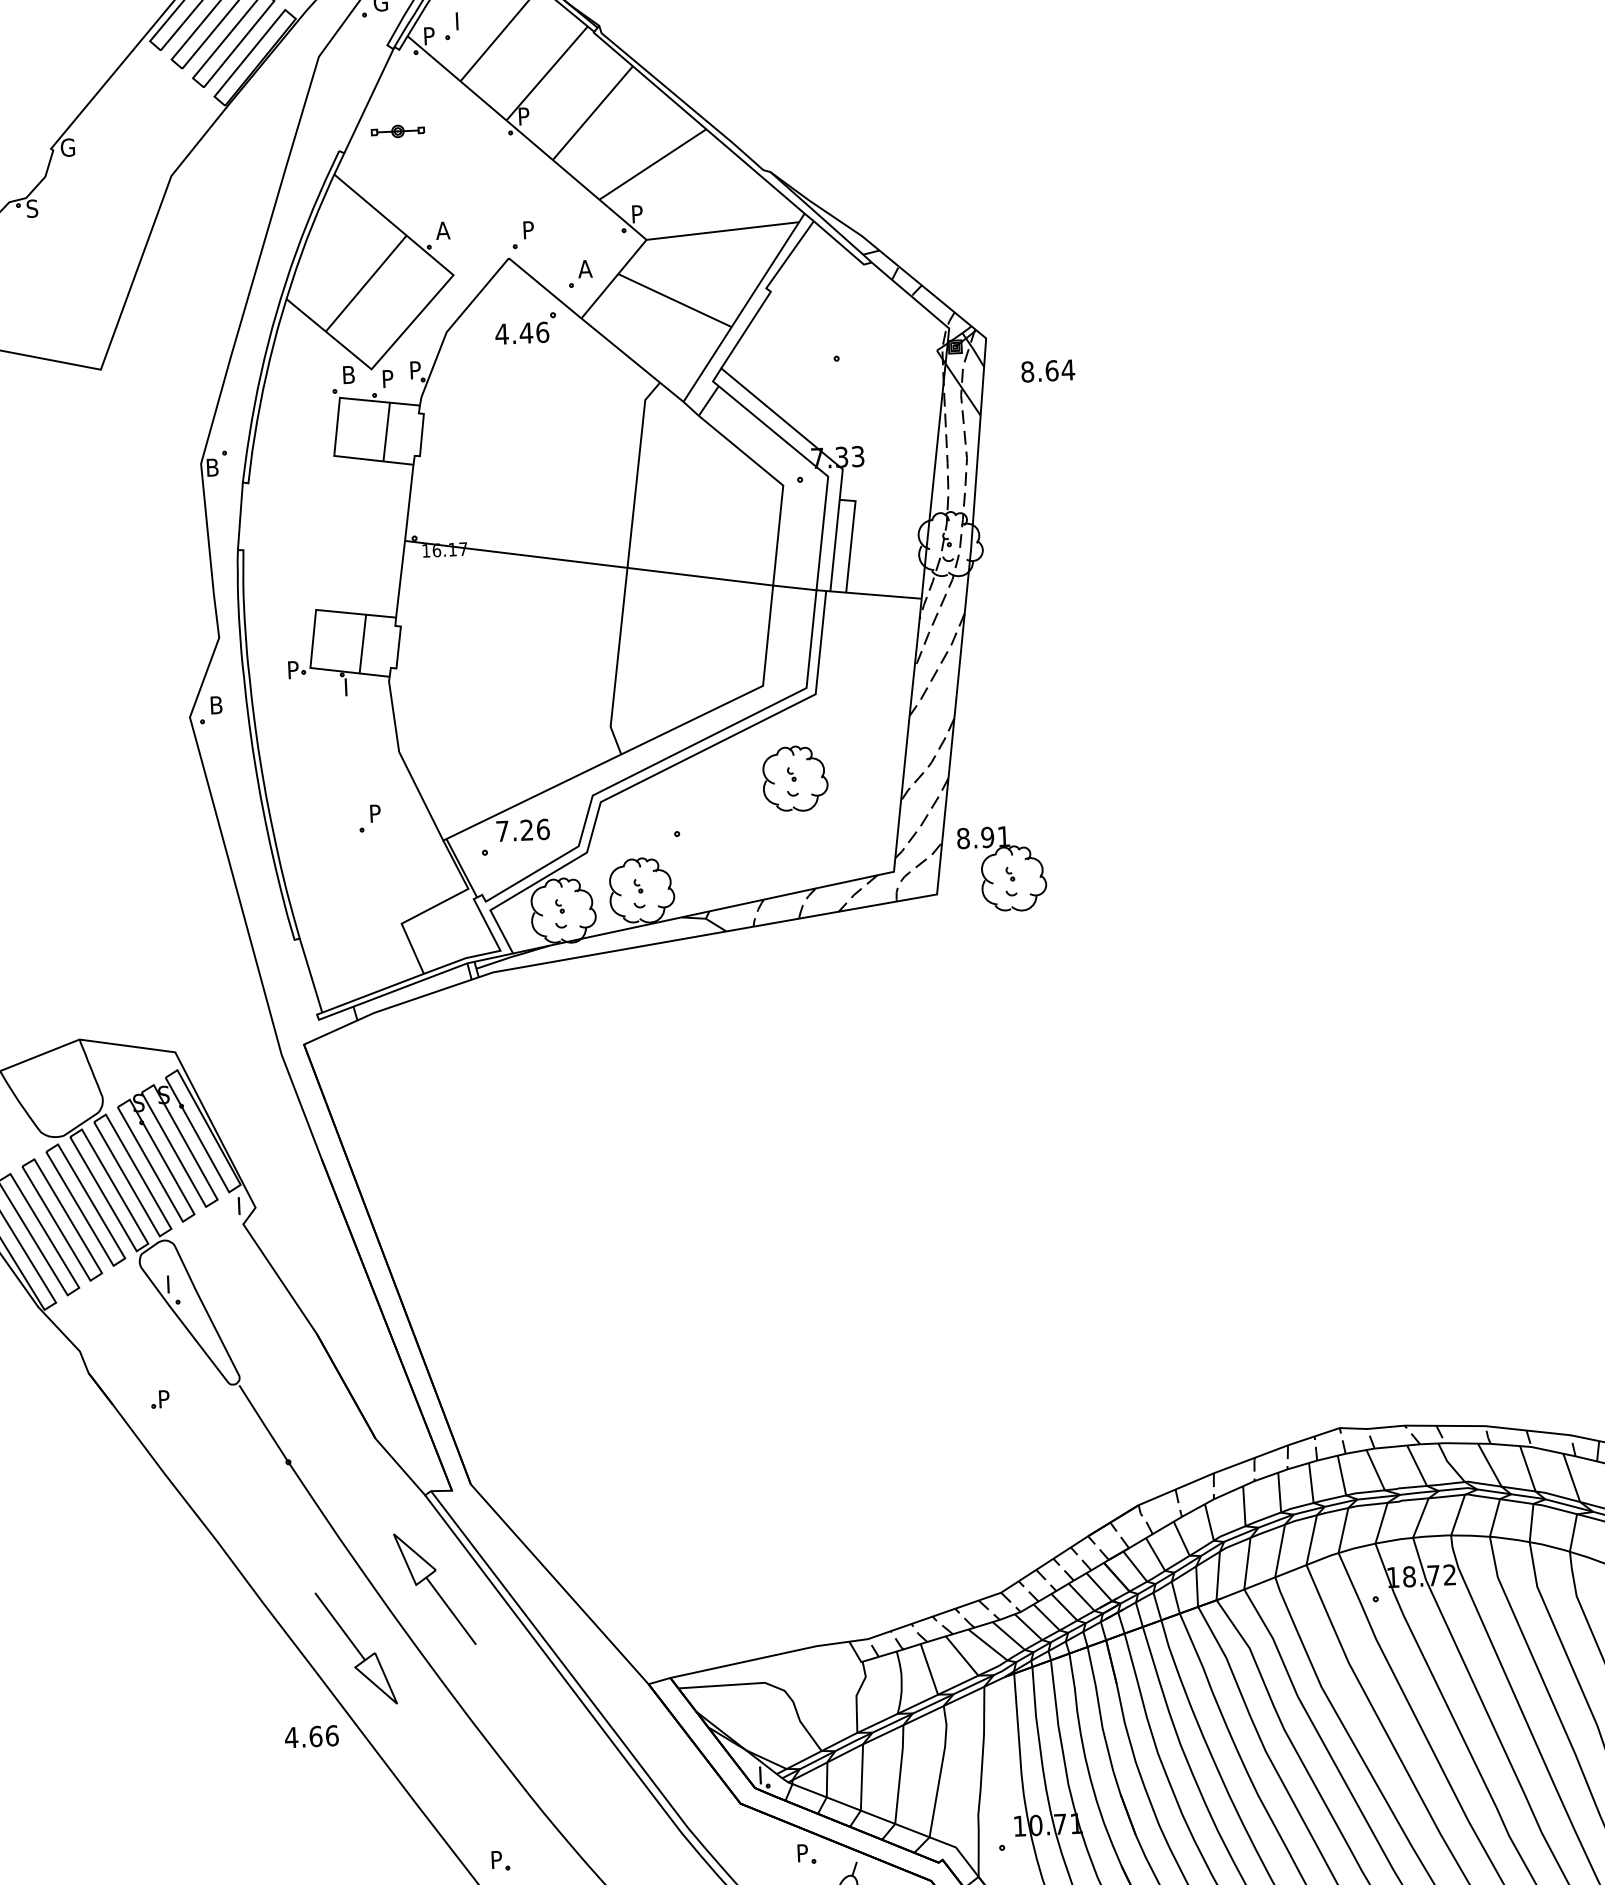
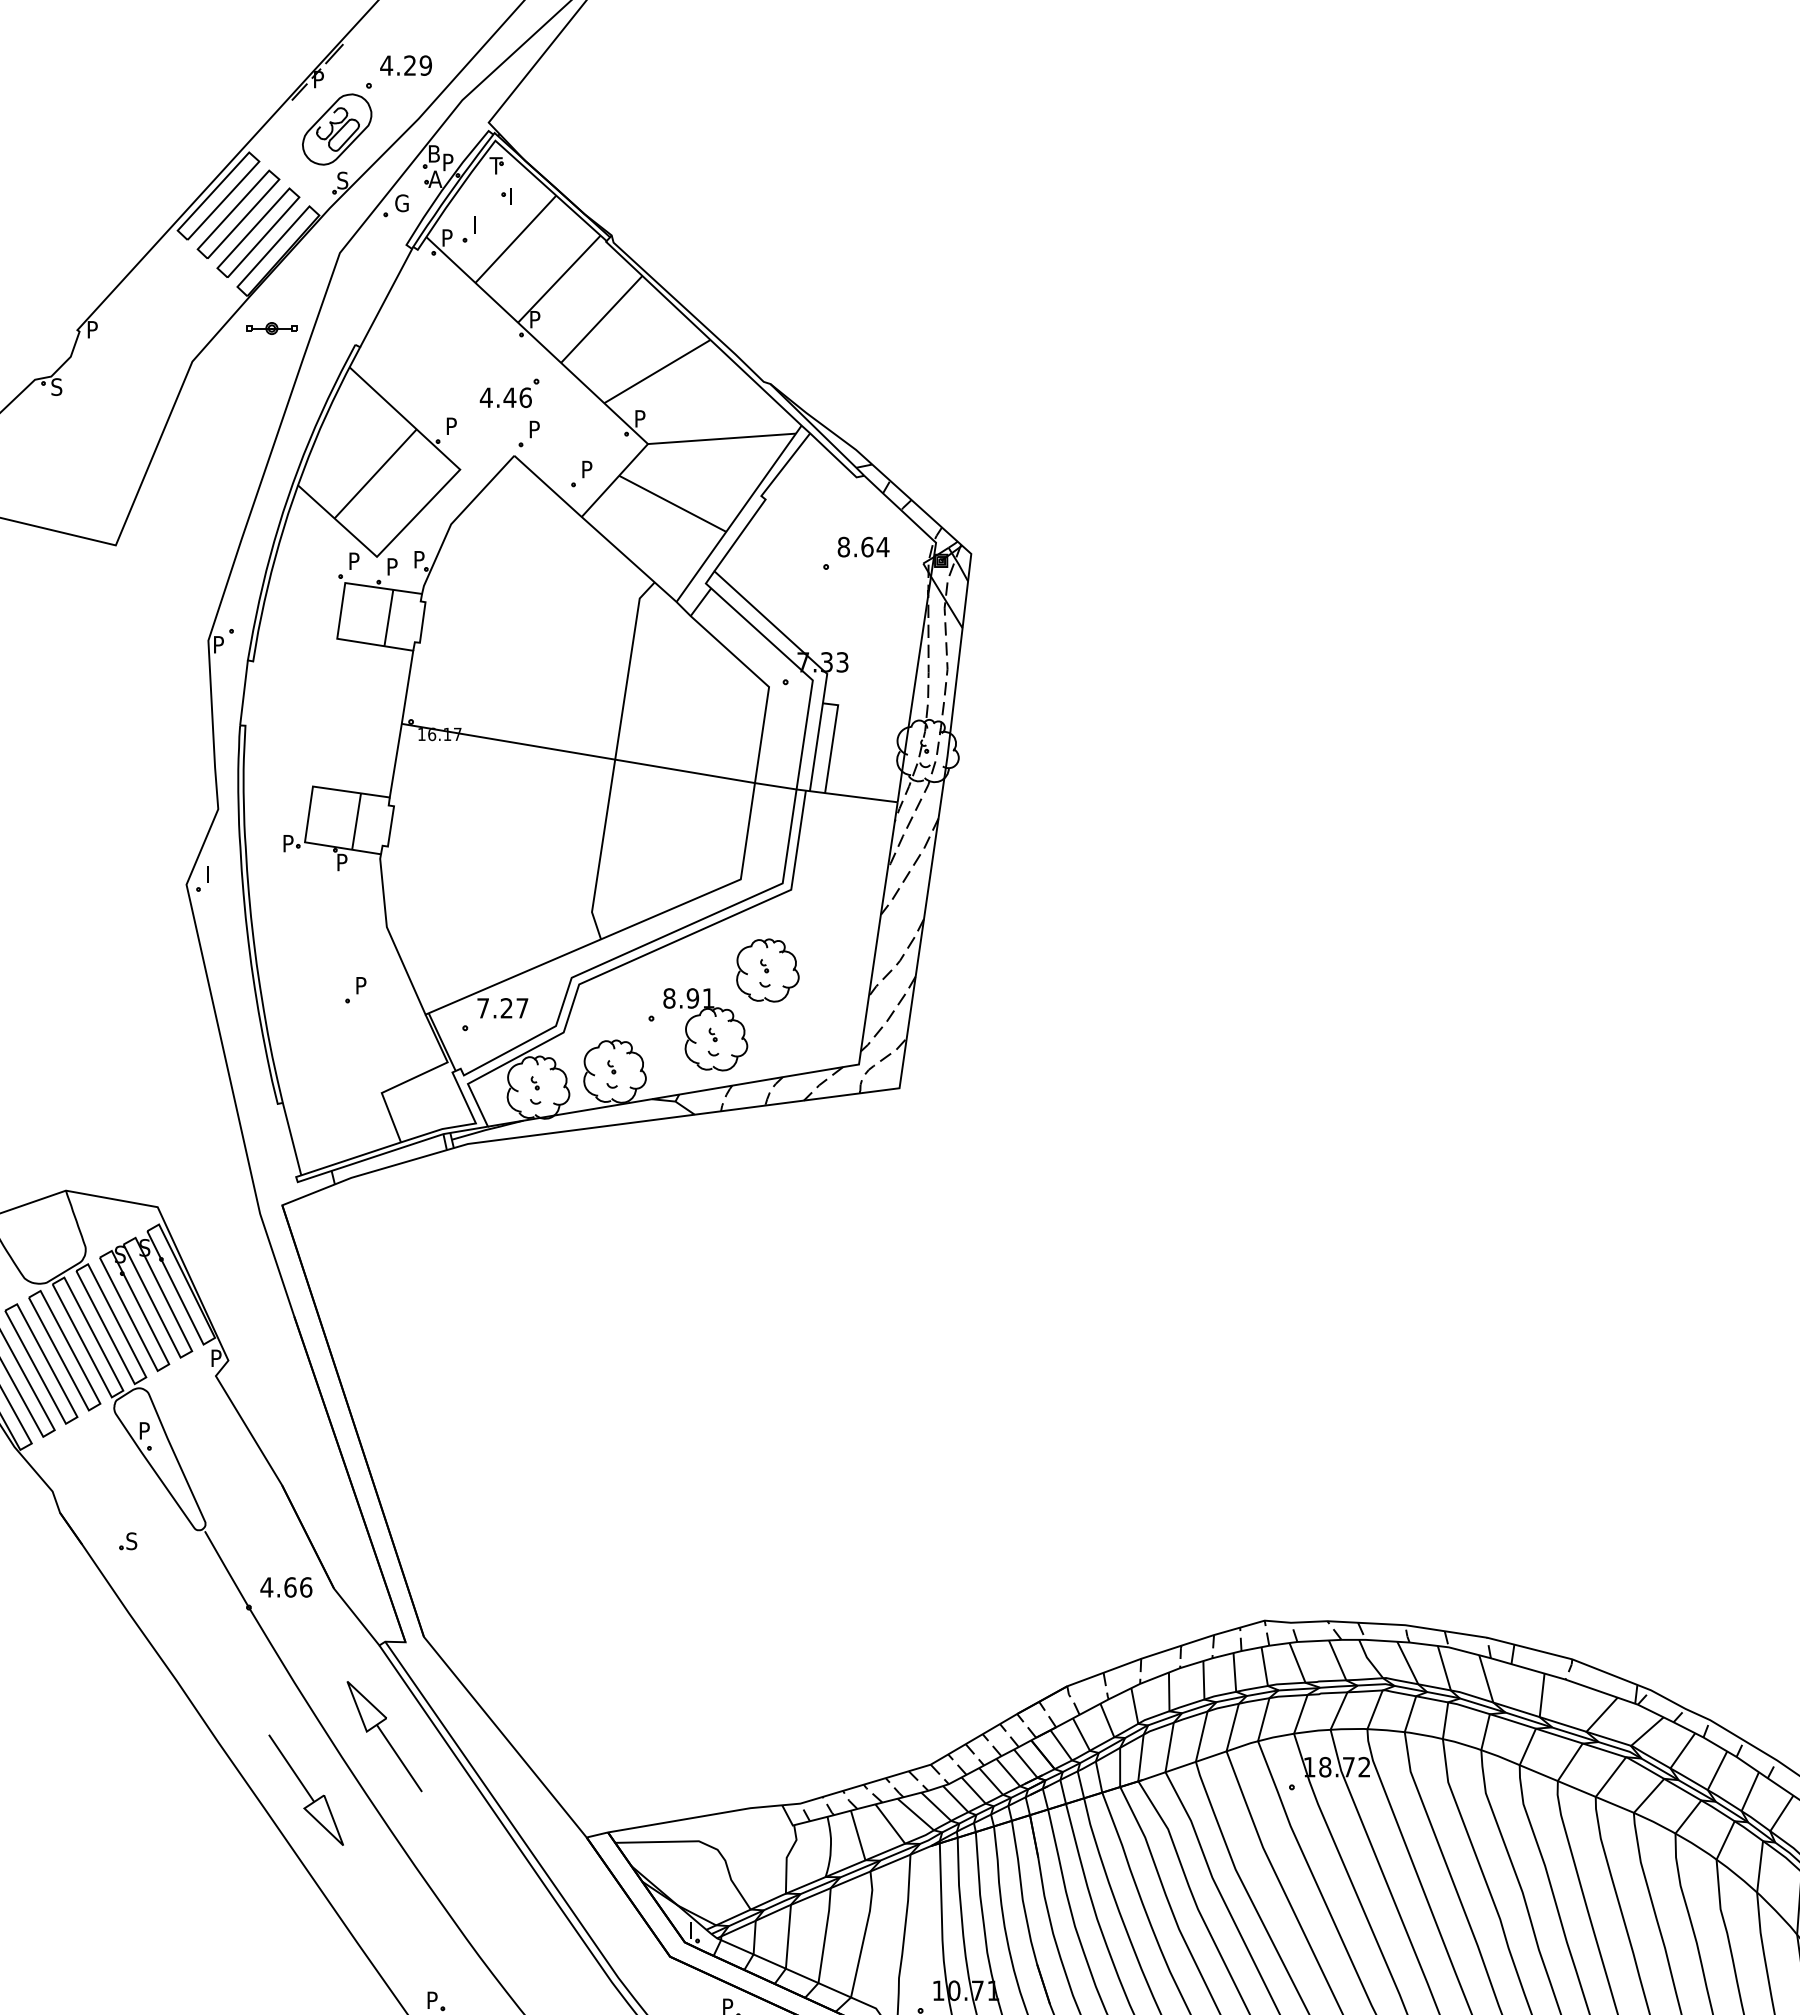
part: (397, 131) -> (271, 328), moved
text: (67, 147) -> (93, 329), G -> P
text: (442, 229) -> (451, 425), A -> P
text: (585, 269) -> (587, 469), A -> P
part: (525, 327) -> (509, 392), moved
text: (1047, 370) -> (863, 546), moved
text: (349, 374) -> (355, 560), B -> P
text: (213, 467) -> (220, 644), B -> P
text: (350, 687) -> (342, 862), I -> P
text: (216, 704) -> (212, 873), B -> I
text: (543, 829) -> (522, 1008), 7.26 -> 7.27
part: (1002, 868) -> (705, 1029), moved
text: (244, 1201) -> (217, 1354), I -> P
text: (172, 1280) -> (145, 1427), I -> P
text: (163, 1399) -> (131, 1541), P -> S
text: (311, 1736) -> (286, 1587), moved

